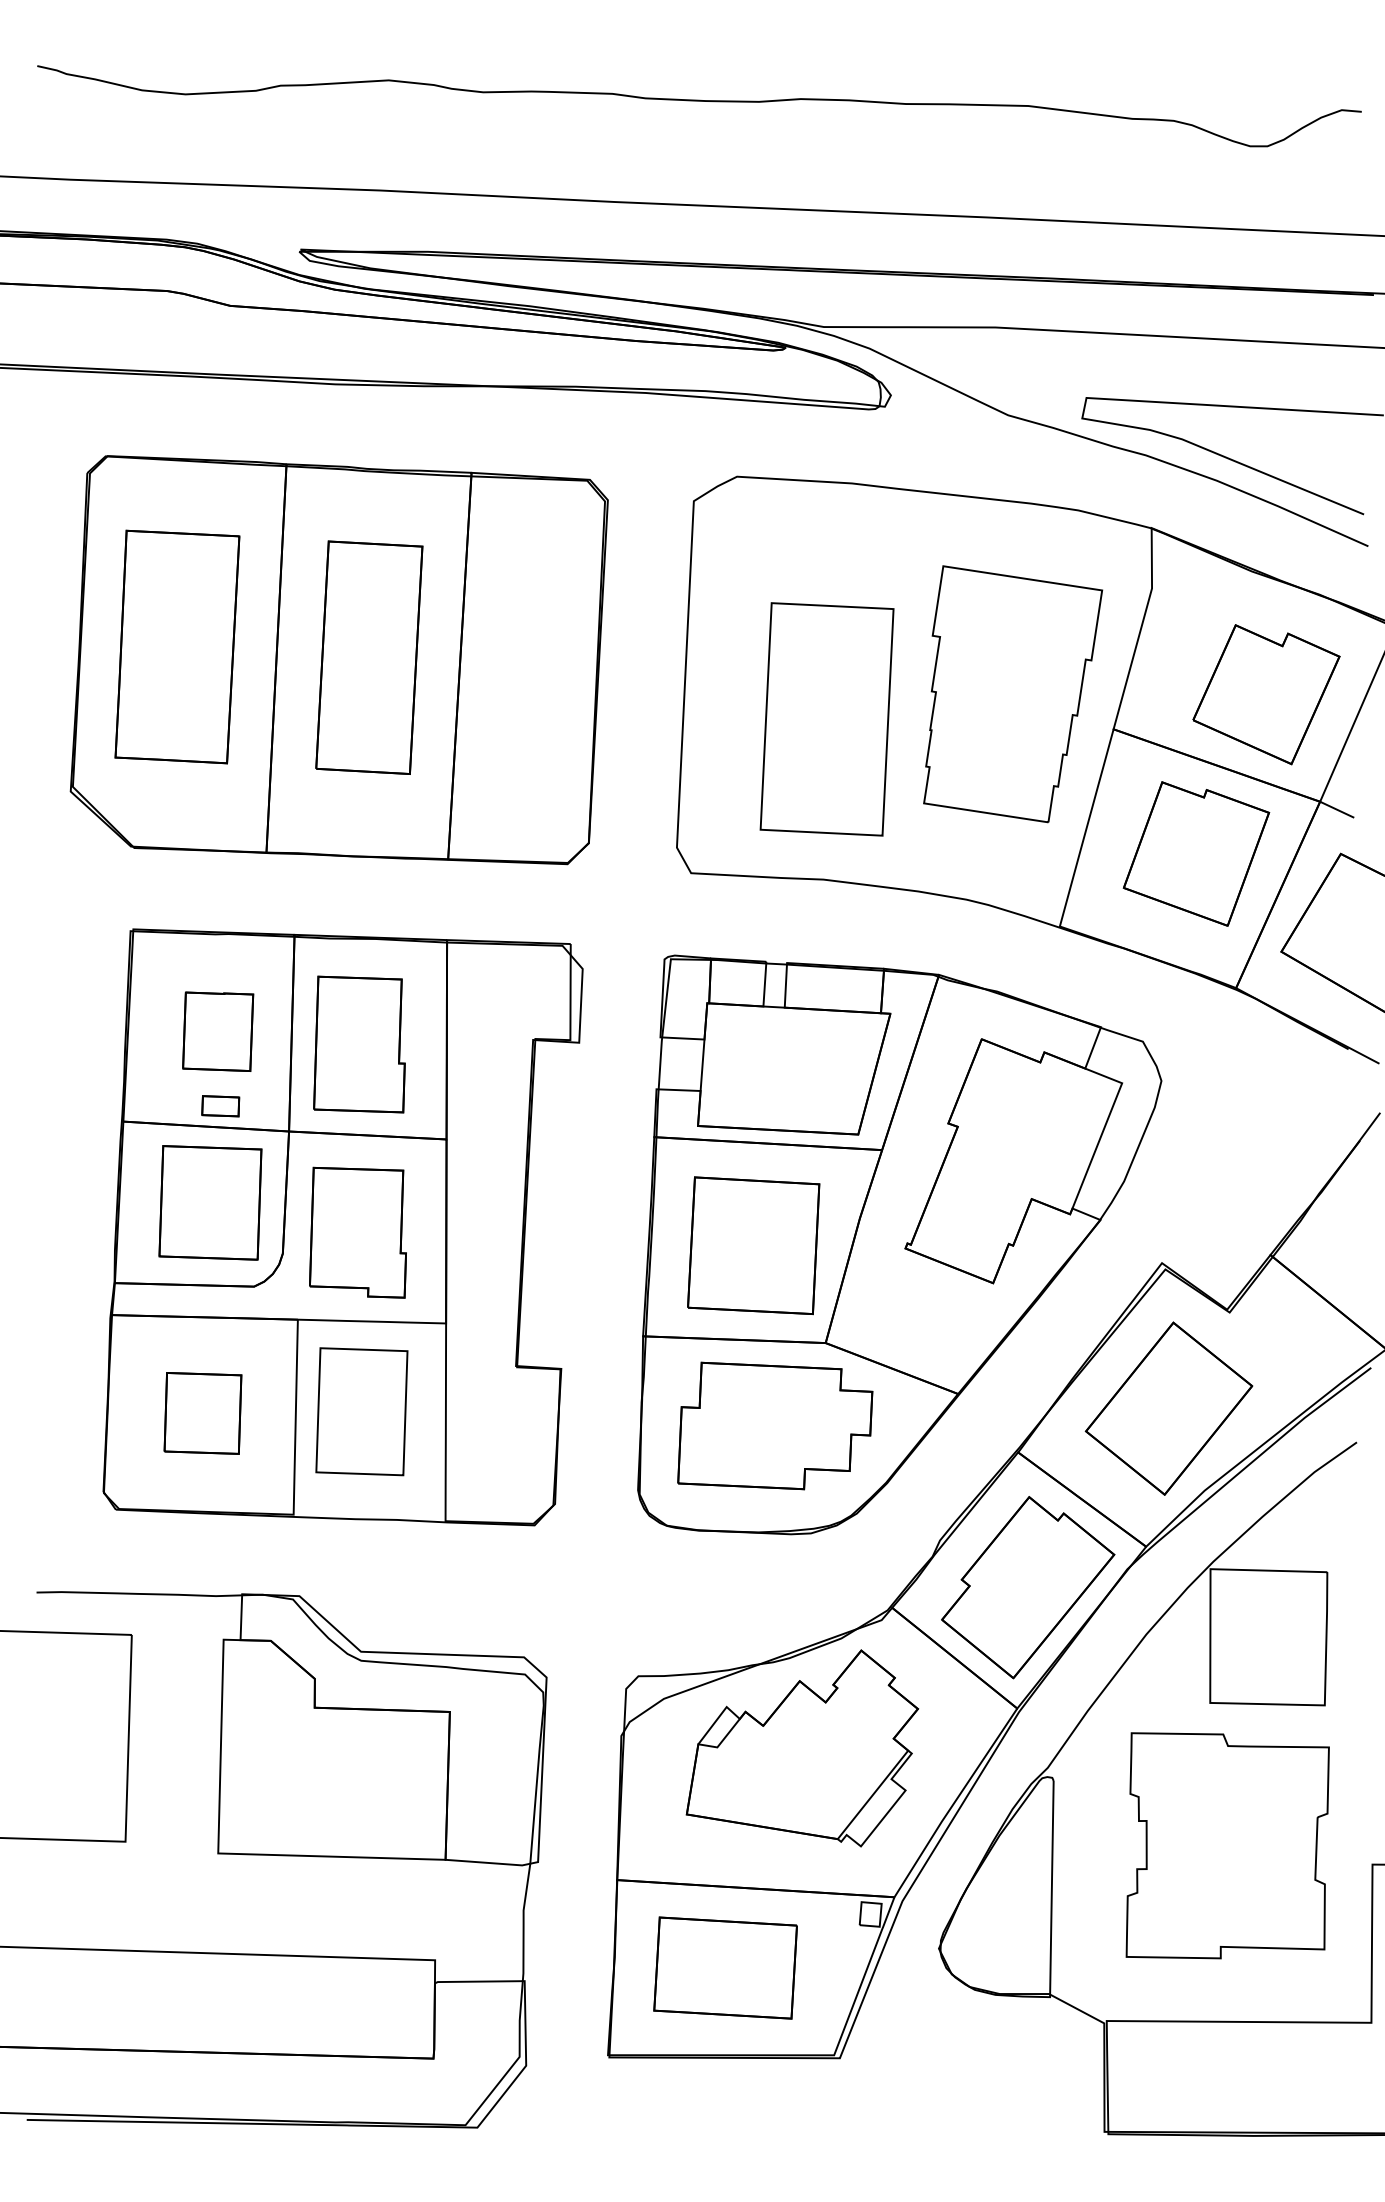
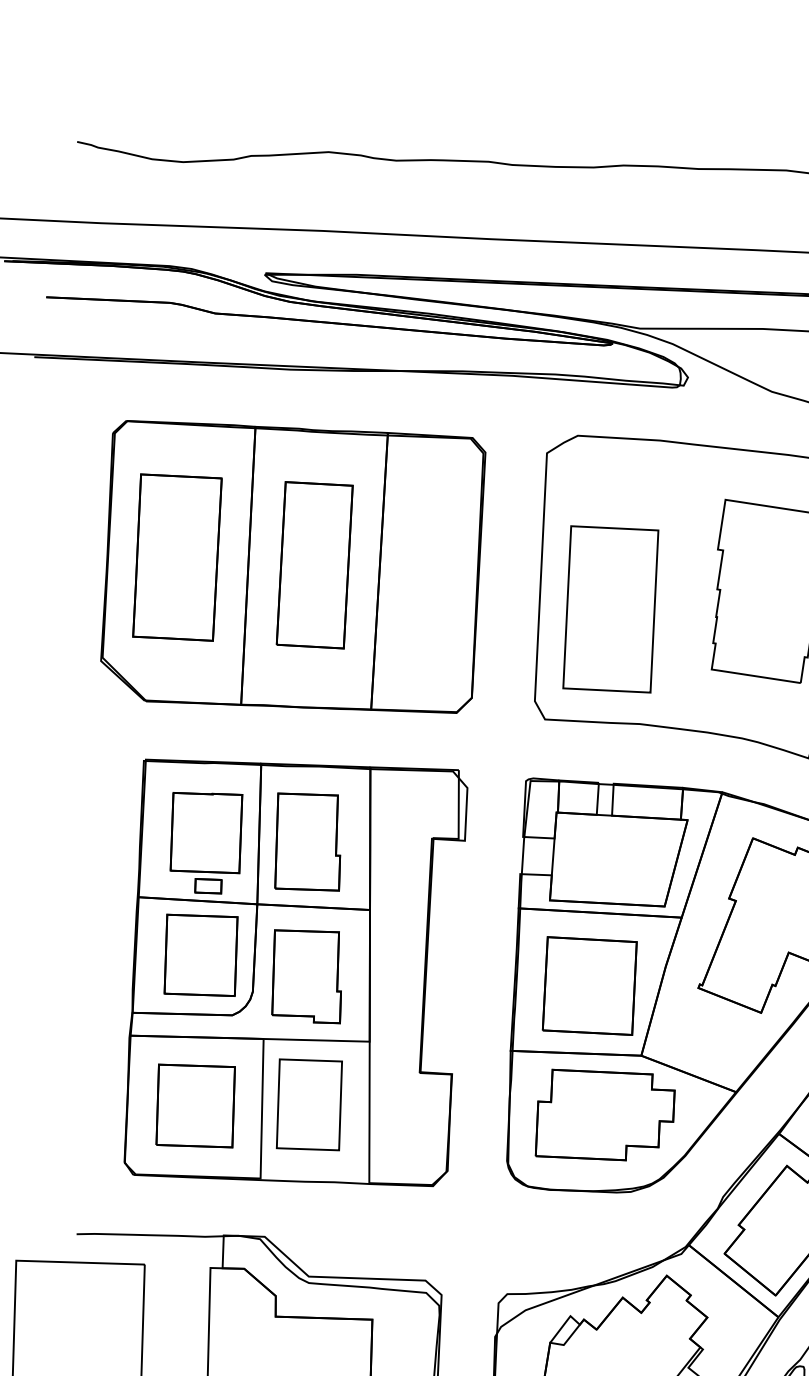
part: (826, 719) -> (610, 609), moved
part: (218, 1031) -> (206, 832), size x1.43
part: (202, 1413) -> (195, 1106), size x1.43

